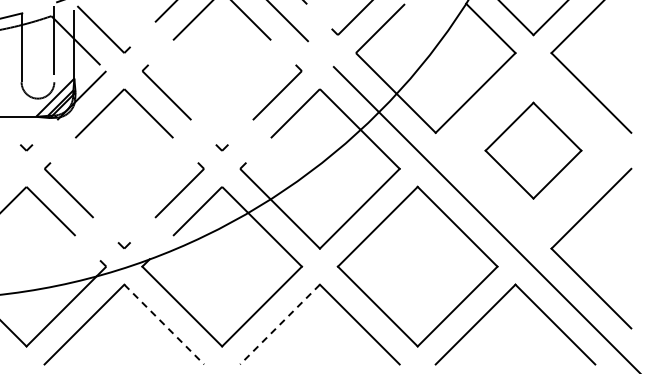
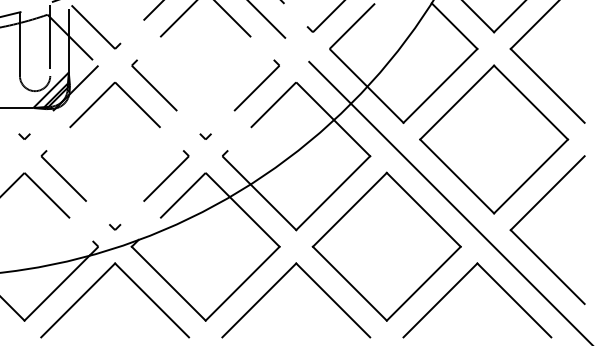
part: (533, 150) -> (494, 139), size x1.67
line: (164, 324) -> (152, 300), dashed -> solid
line: (279, 324) -> (258, 300), dashed -> solid

